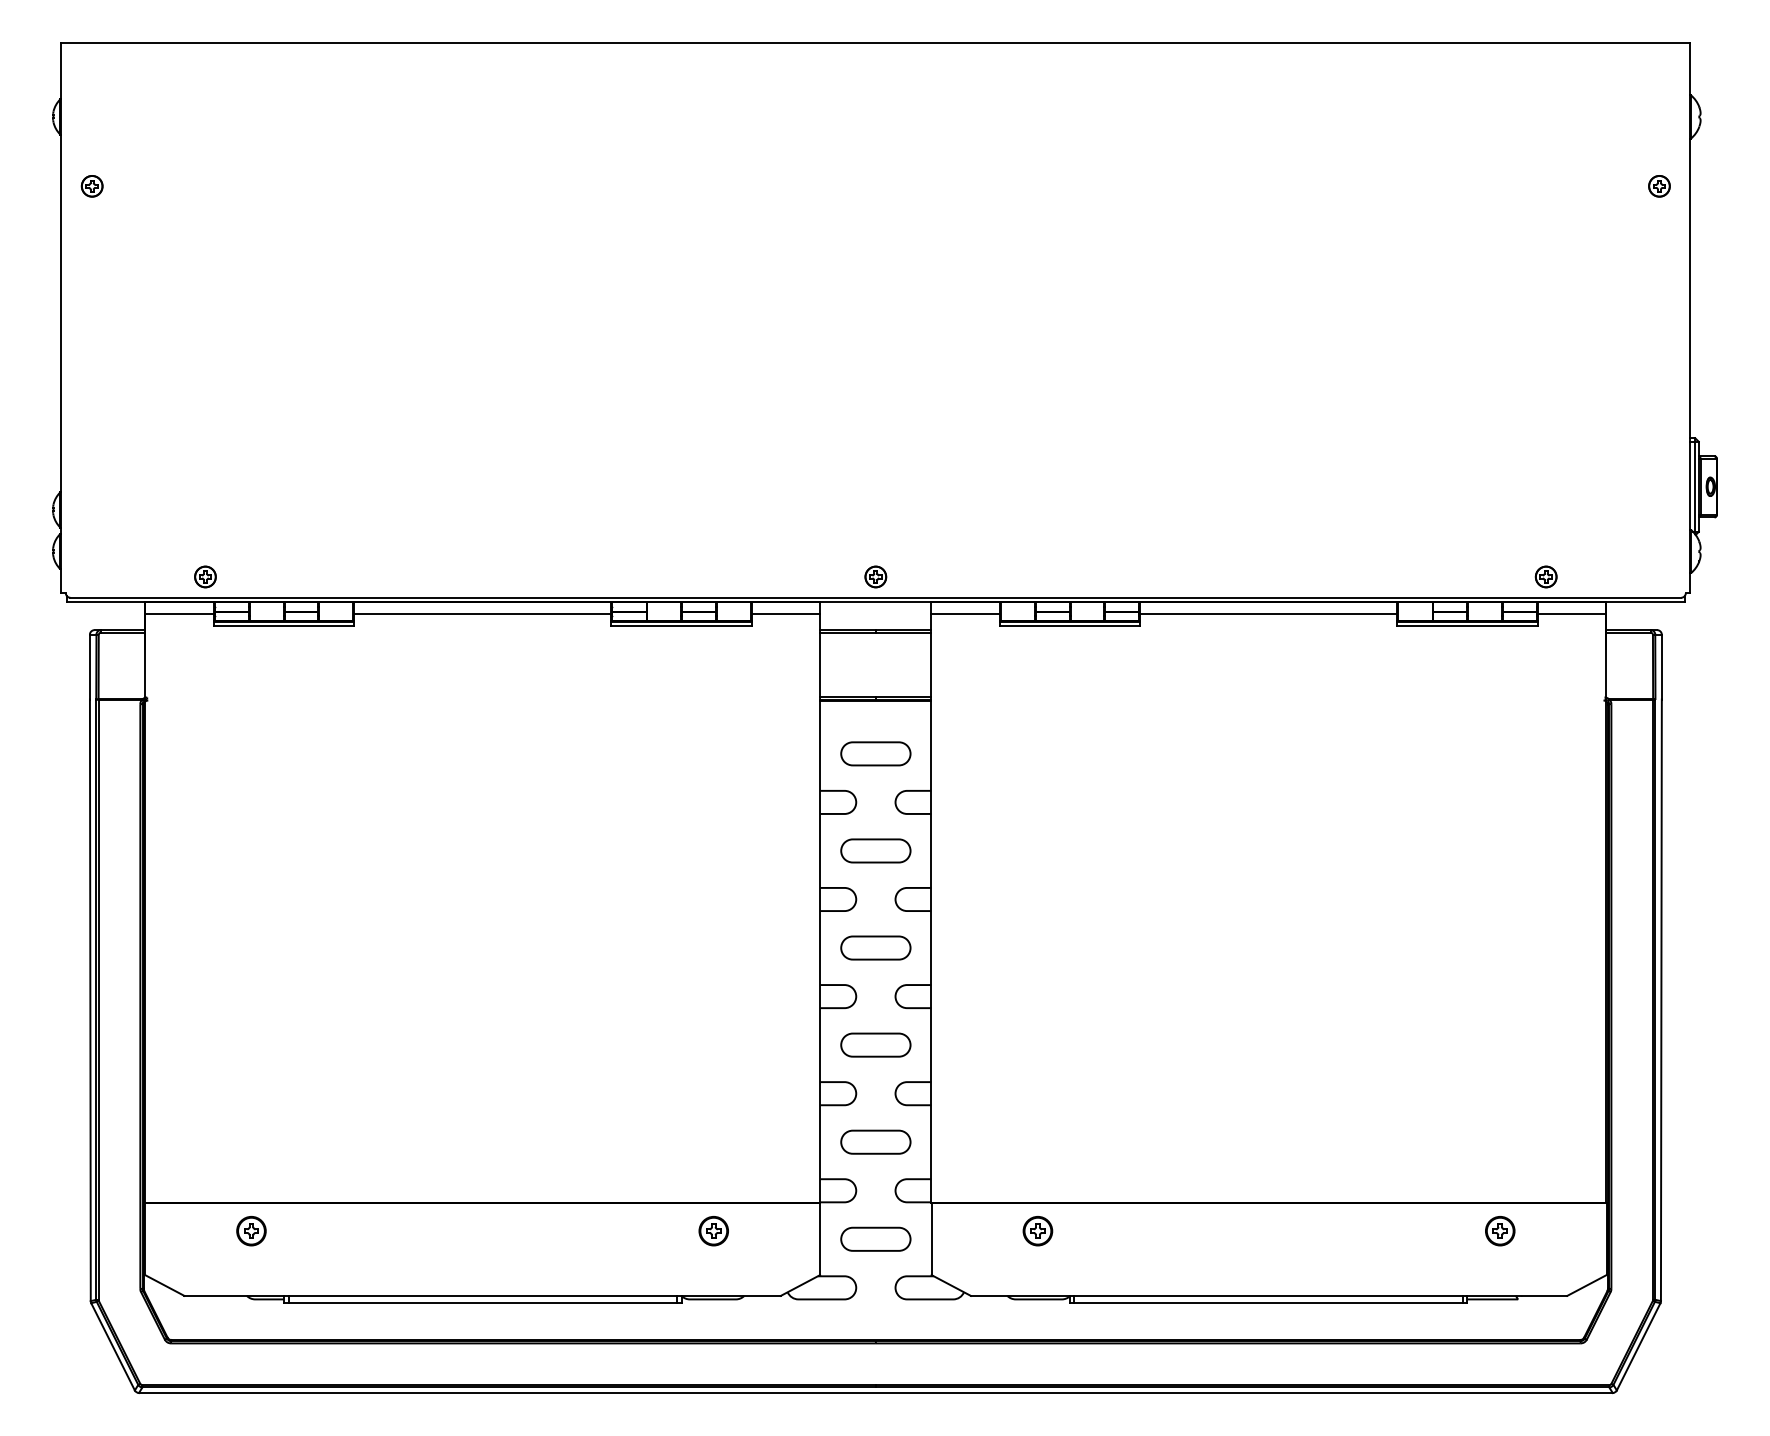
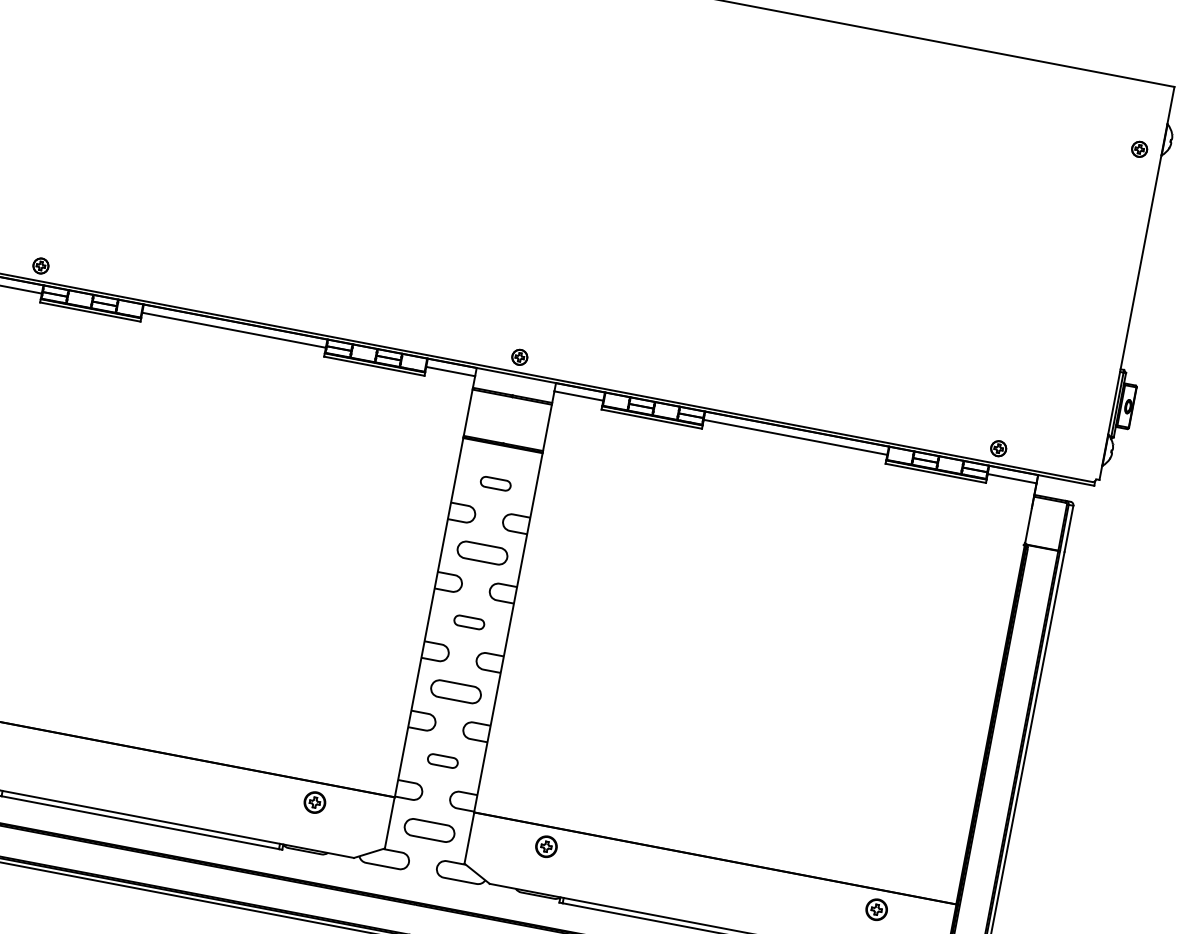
part: (1659, 186) -> (1139, 149), moved
part: (875, 753) -> (495, 483), size x0.6
part: (875, 947) -> (469, 621), size x0.6
part: (875, 1141) -> (442, 760), size x0.6

